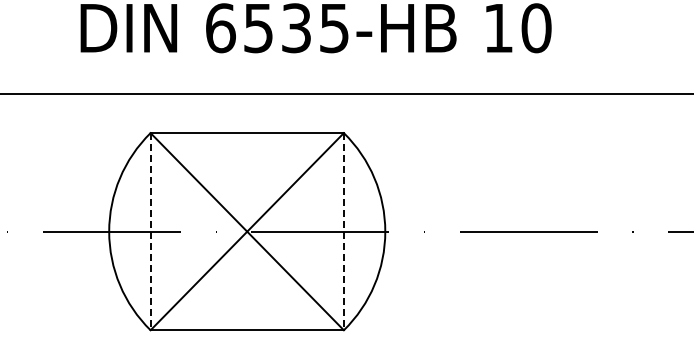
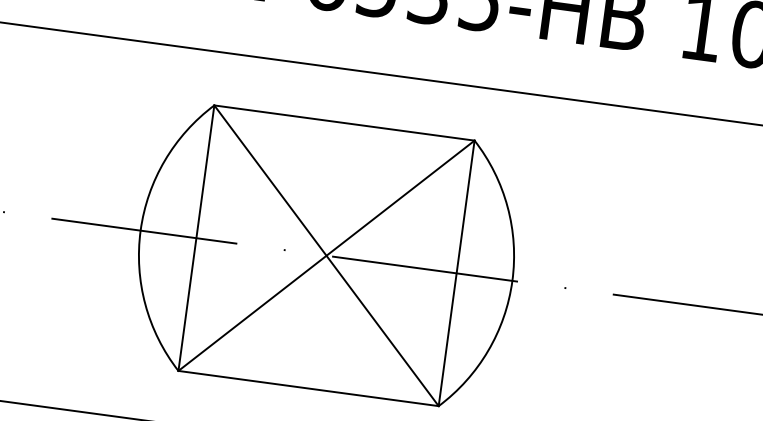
line: (150, 231) -> (196, 237), dashed -> solid
line: (343, 231) -> (456, 273), dashed -> solid

